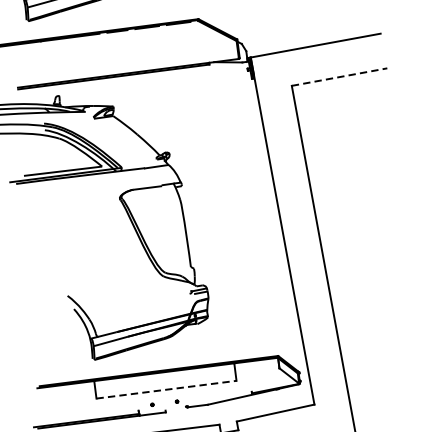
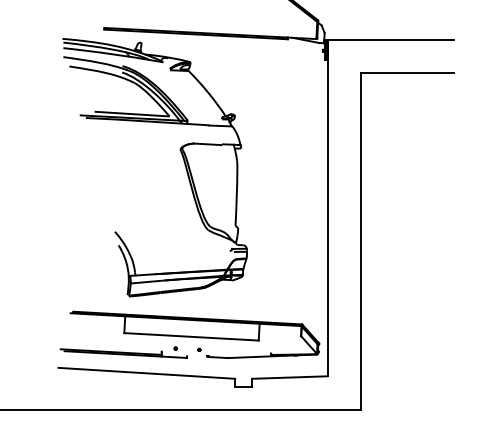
line: (340, 77) -> (408, 73), dashed -> solid
line: (167, 389) -> (192, 336), dashed -> solid

